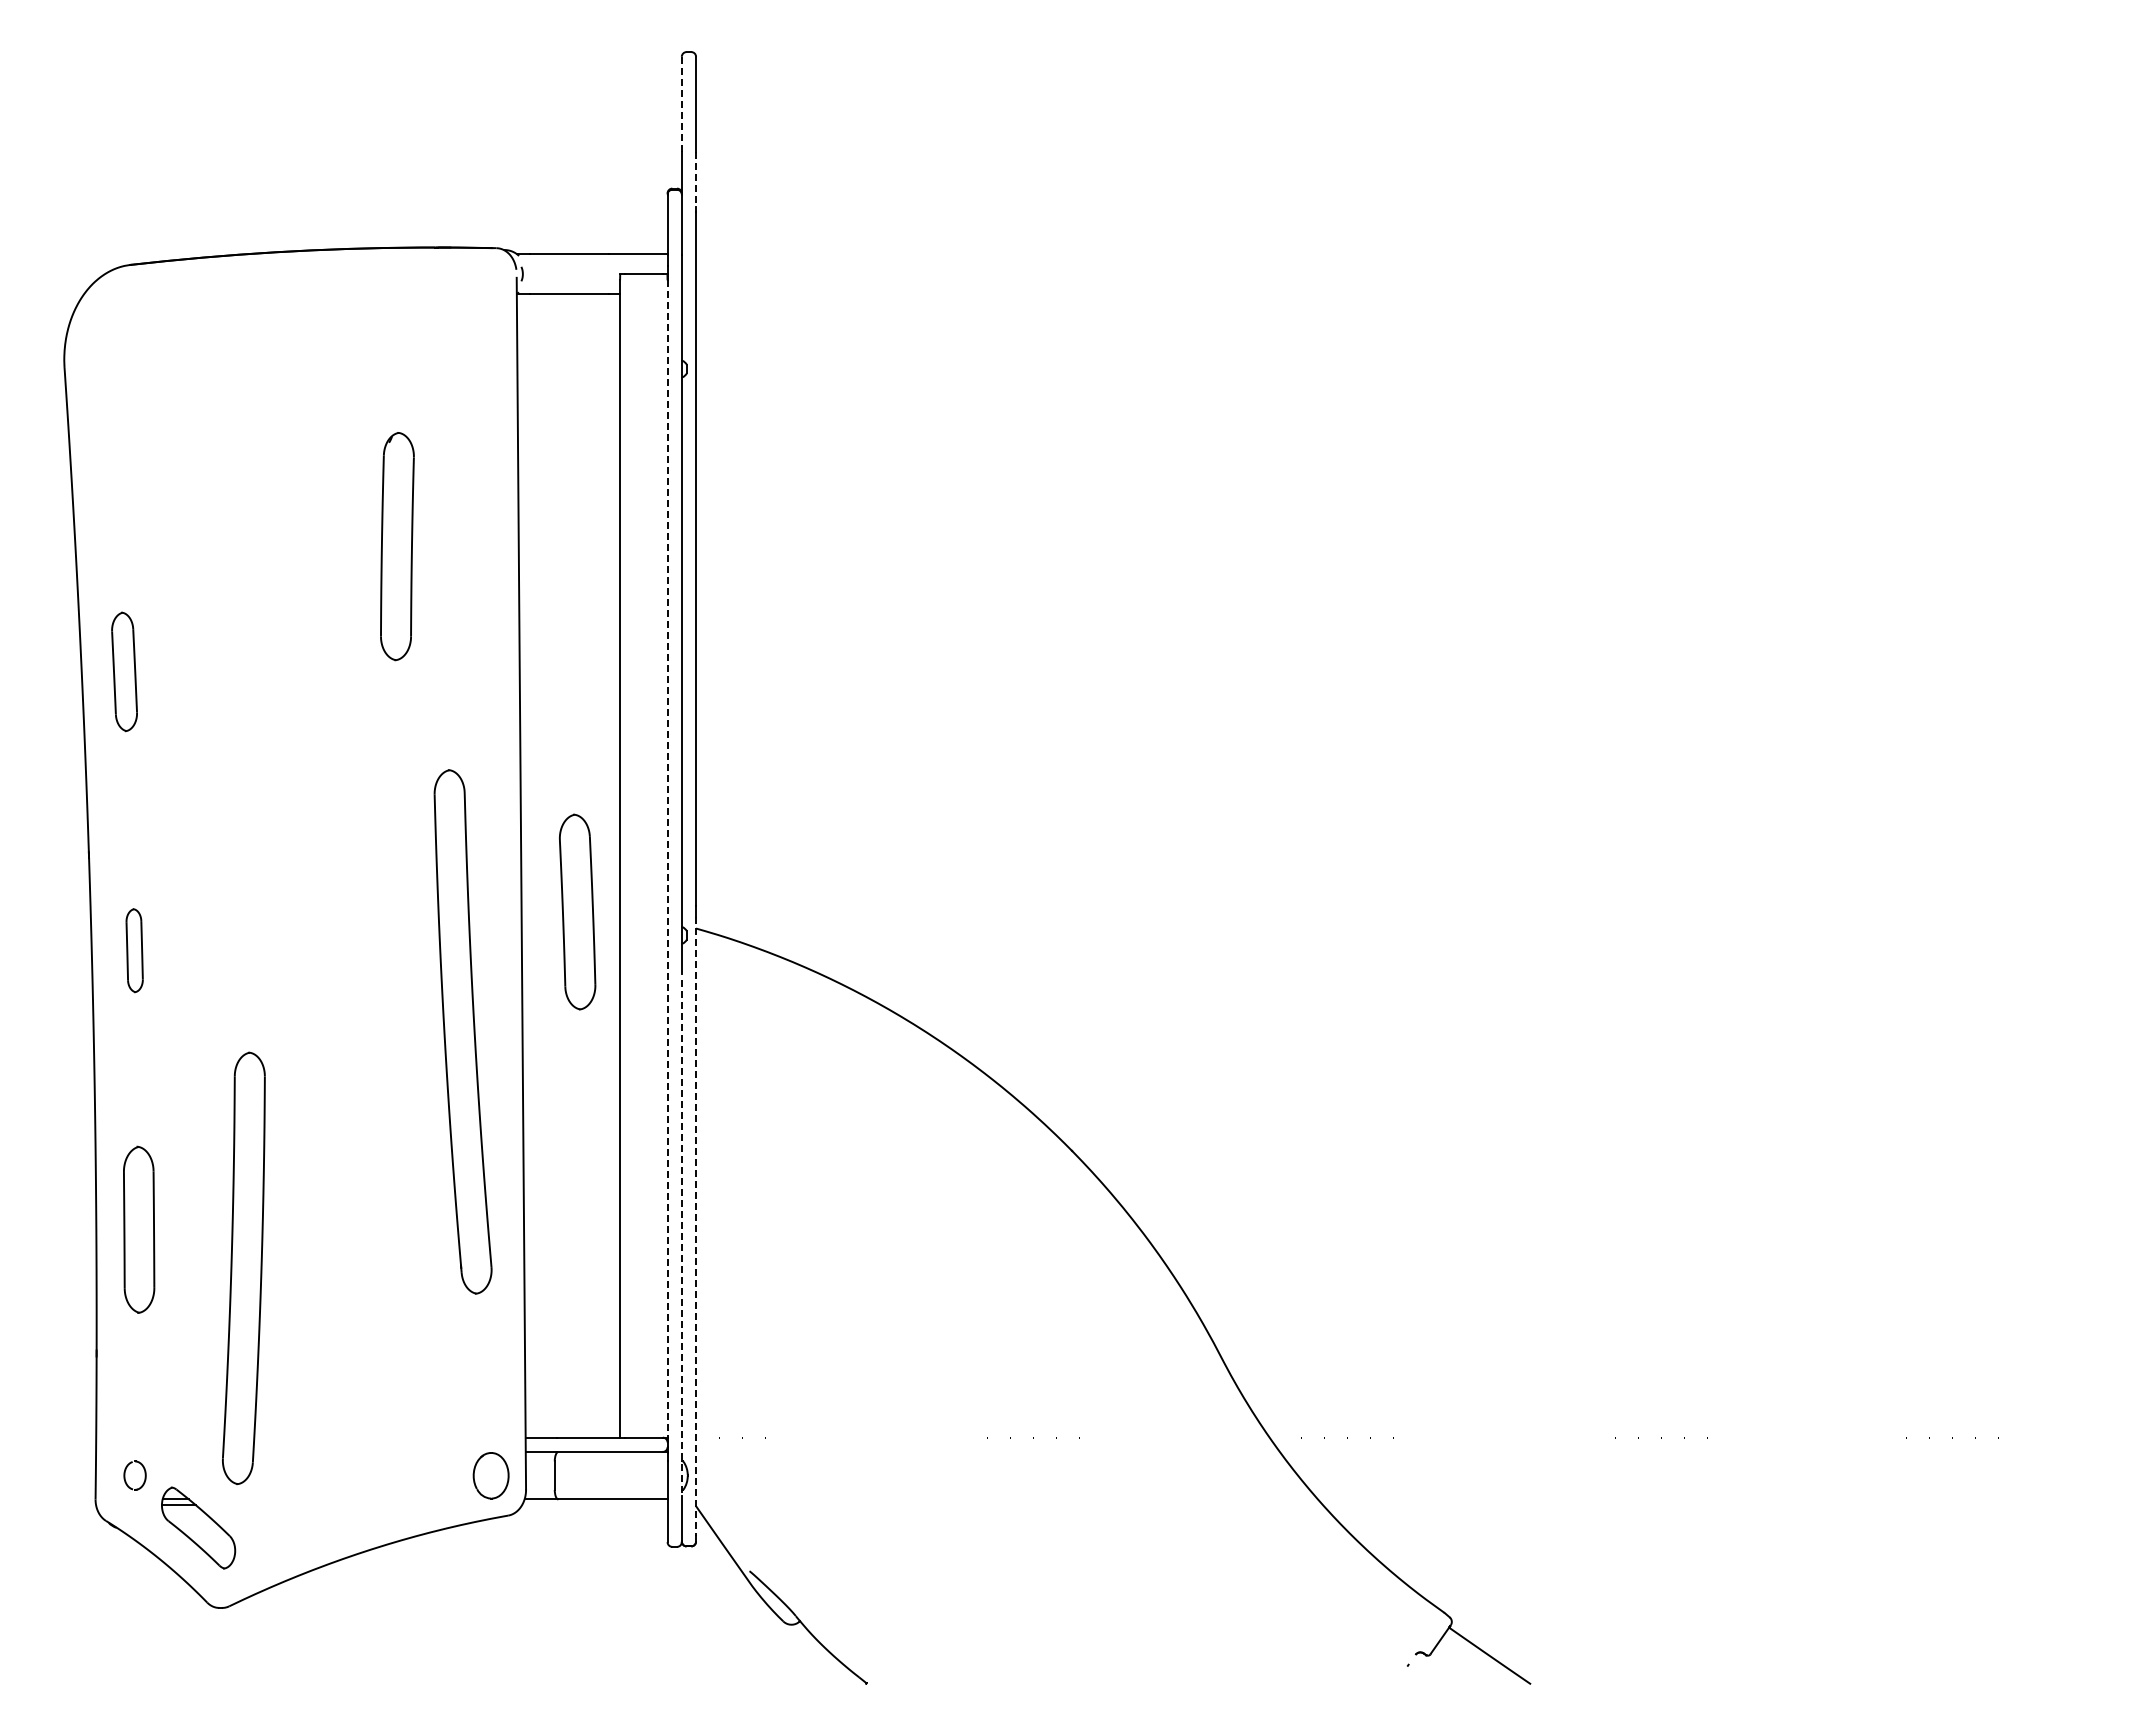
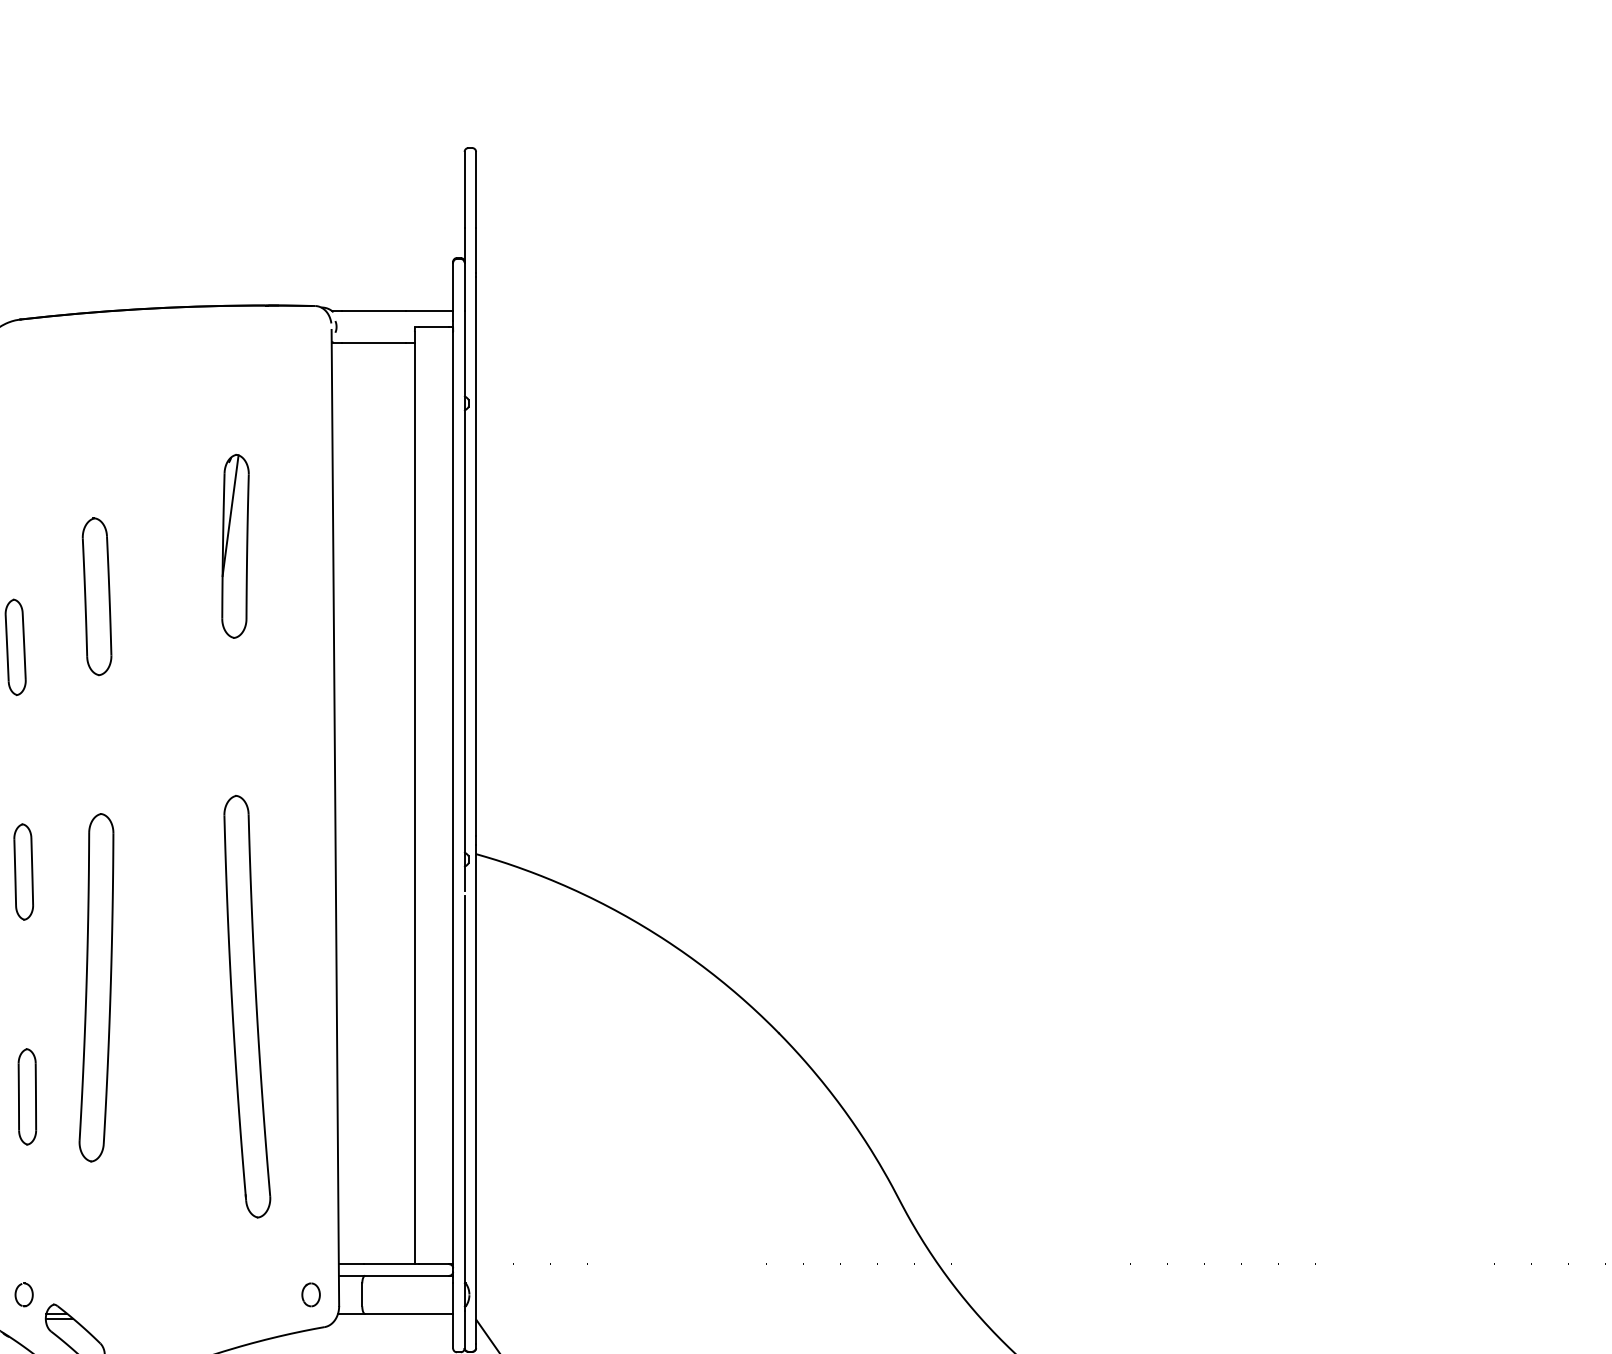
line: (681, 103) -> (464, 189), dashed -> solid
line: (696, 179) -> (476, 250), dashed -> solid
line: (391, 508) -> (230, 515), added
line: (667, 859) -> (453, 798), dashed -> solid
part: (577, 911) -> (97, 596), moved
part: (134, 950) -> (23, 871), size x1.43
part: (462, 1031) -> (246, 1006), moved
line: (696, 1226) -> (476, 1094), dashed -> solid
part: (138, 1229) -> (26, 1096), size x0.71
line: (681, 1237) -> (464, 1103), dashed -> solid
part: (243, 1267) -> (96, 987), moved
part: (491, 1475) -> (311, 1294), size x0.62

